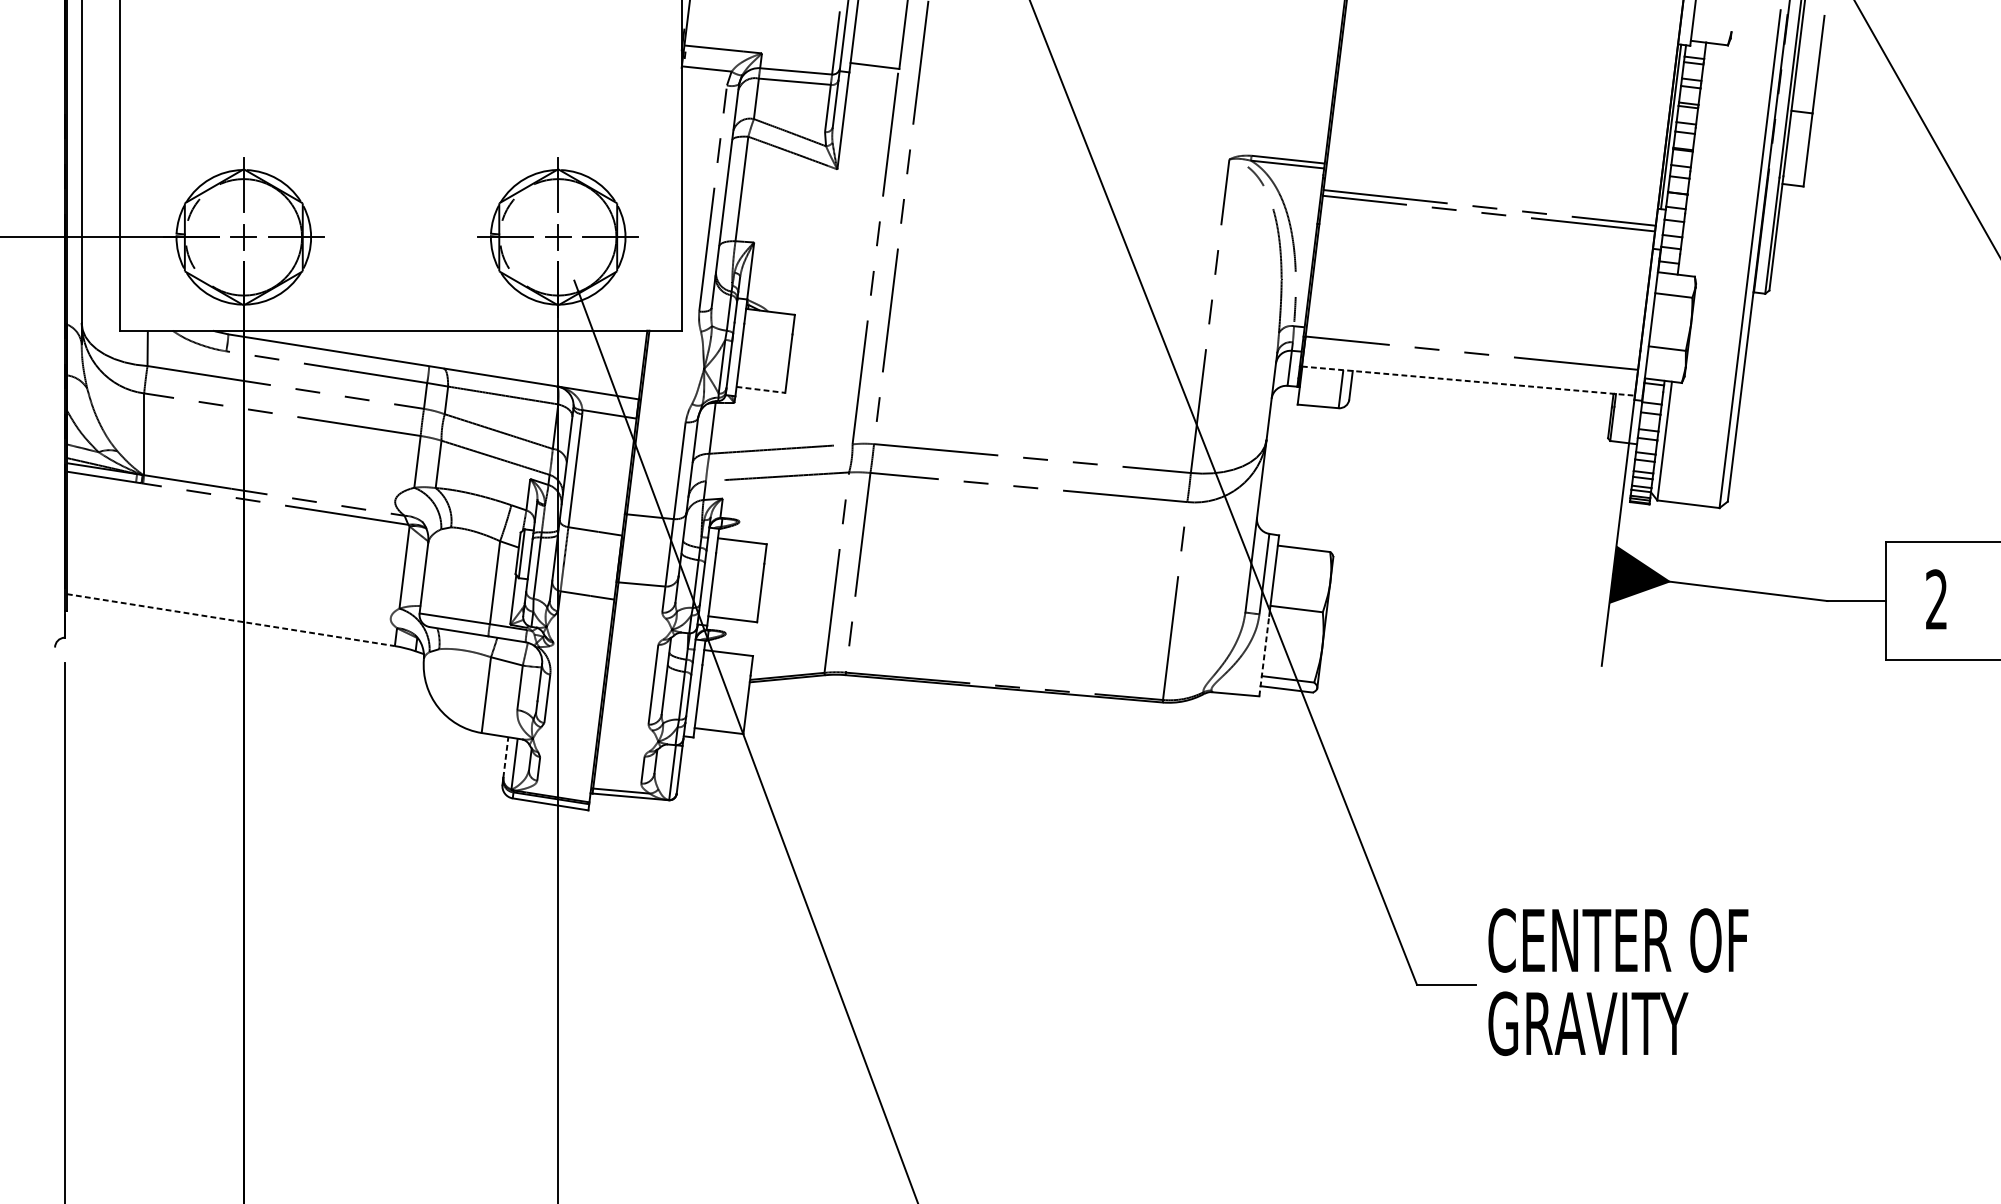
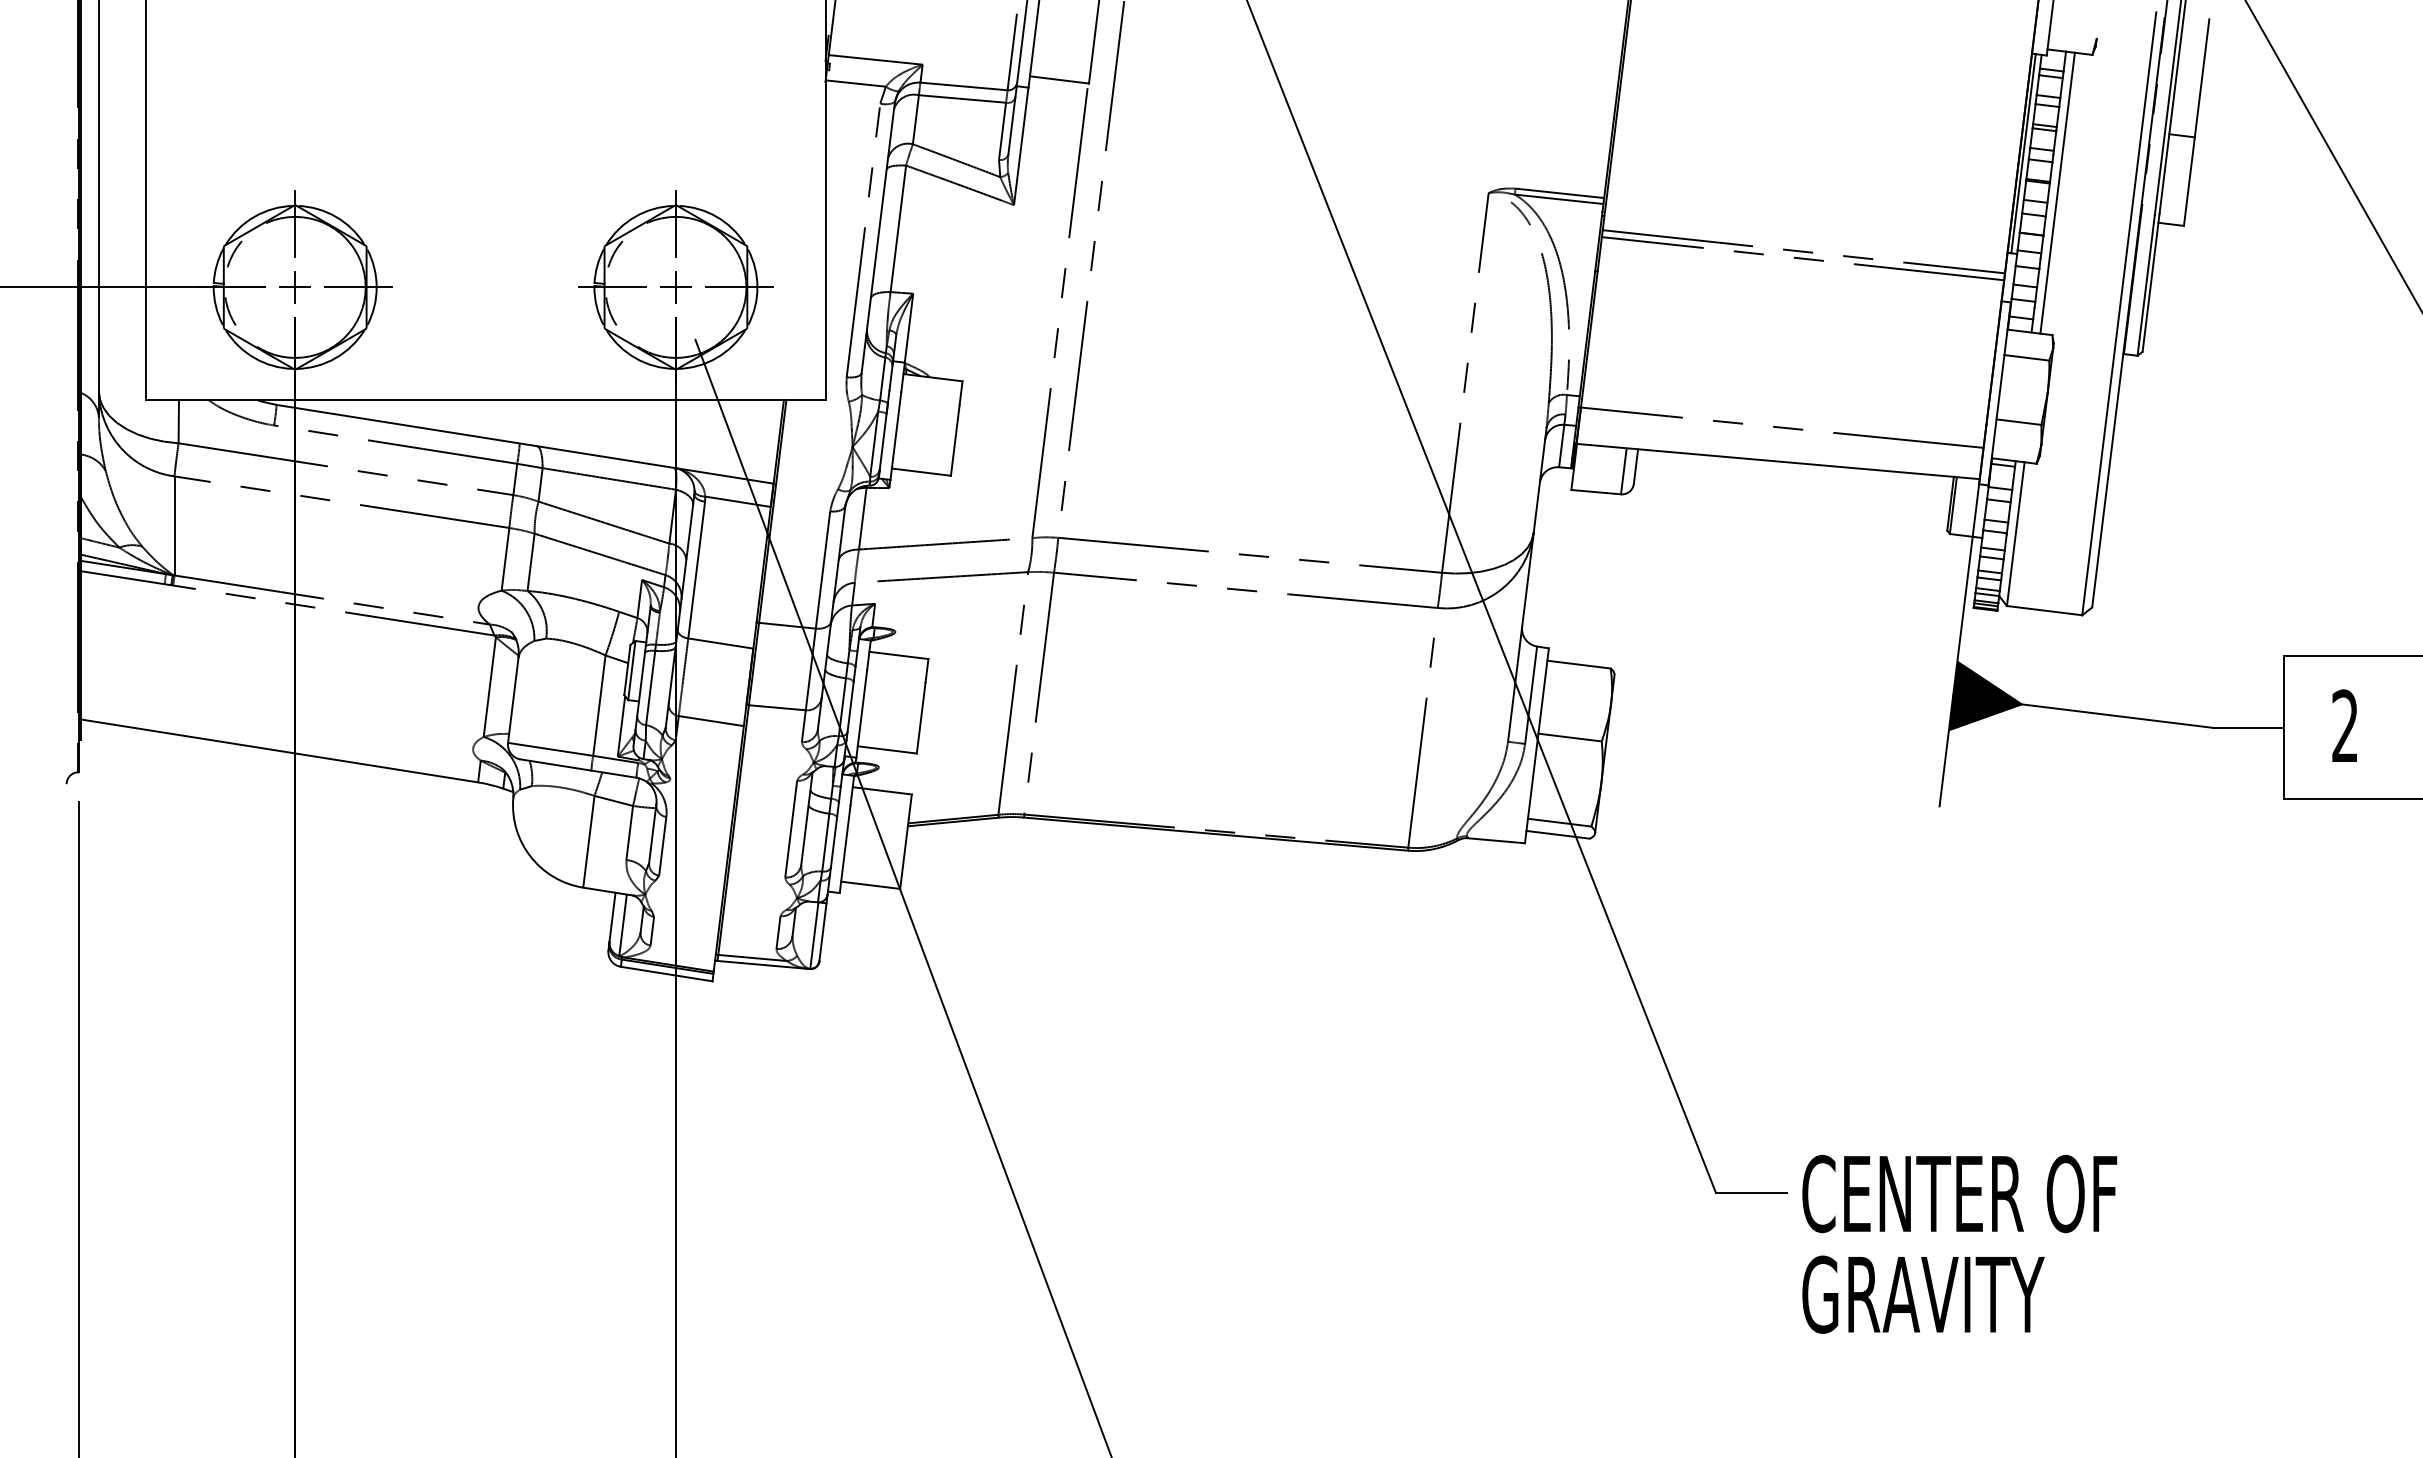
line: (1699, 158) -> (2057, 192), added
line: (1468, 381) -> (1778, 461), dashed -> solid
line: (761, 390) -> (921, 472), dashed -> solid
line: (231, 620) -> (280, 751), dashed -> solid
line: (1264, 656) -> (1531, 794), dashed -> solid
line: (505, 757) -> (612, 917), dashed -> solid
text: (1618, 981) -> (1959, 1243), moved

